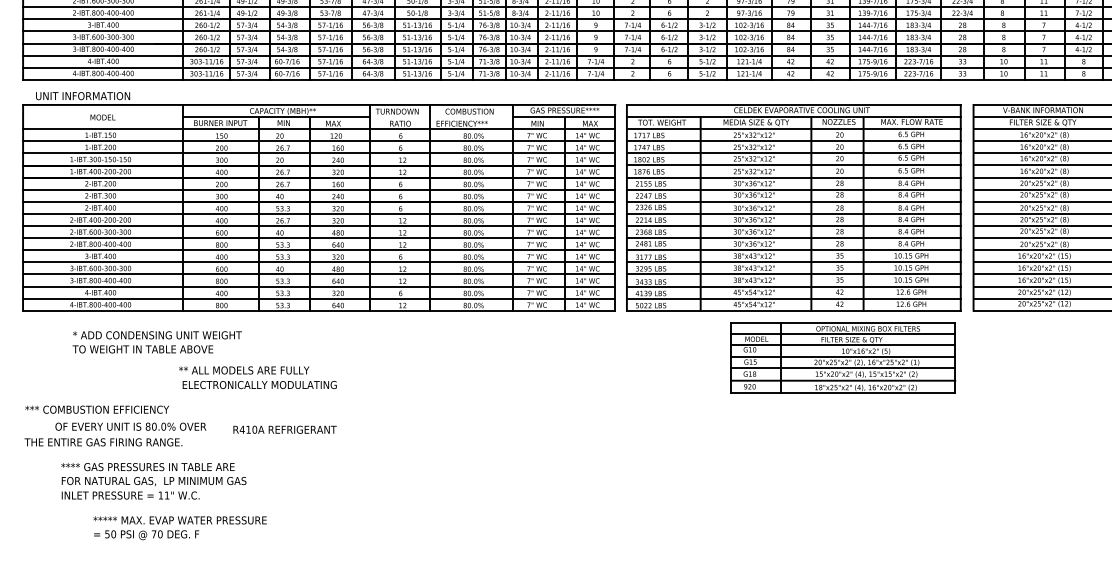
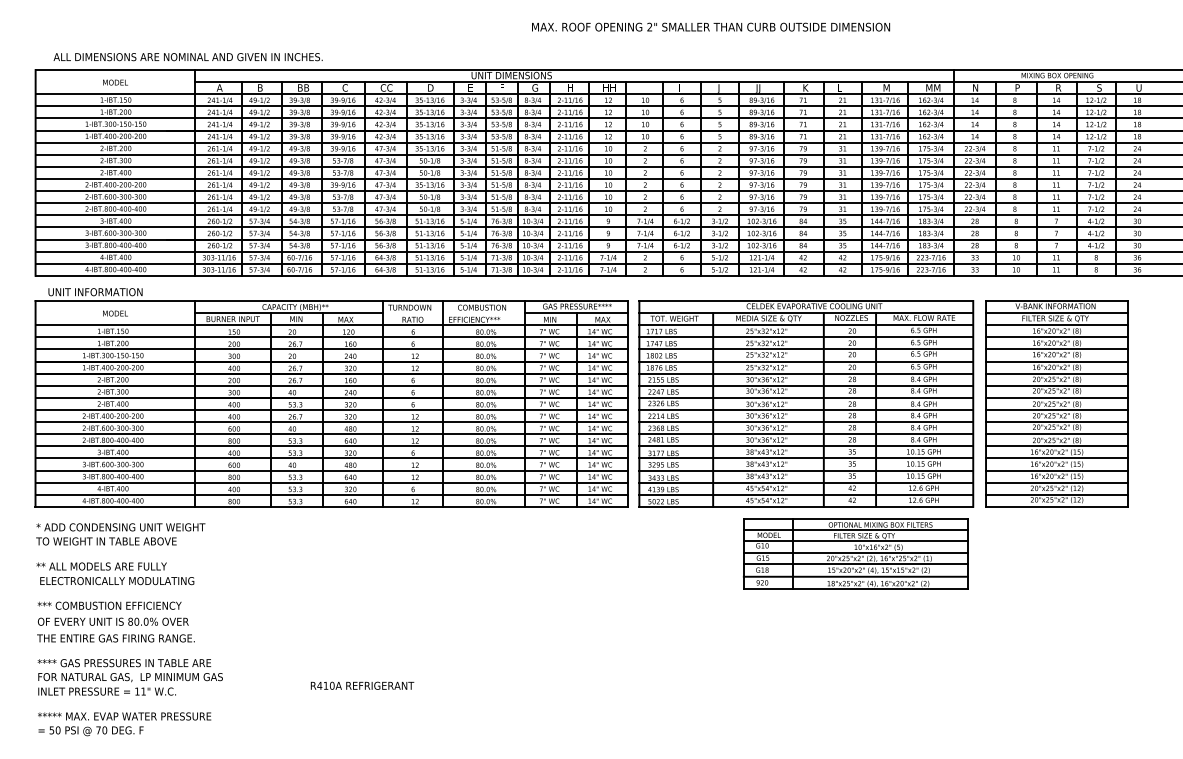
text: (157, 342) -> (120, 534), moved
text: (258, 377) -> (115, 573), moved
text: (131, 426) -> (113, 621), moved
text: (285, 429) -> (362, 685), moved
text: (153, 481) -> (129, 677), moved
text: (180, 528) -> (124, 724), moved

